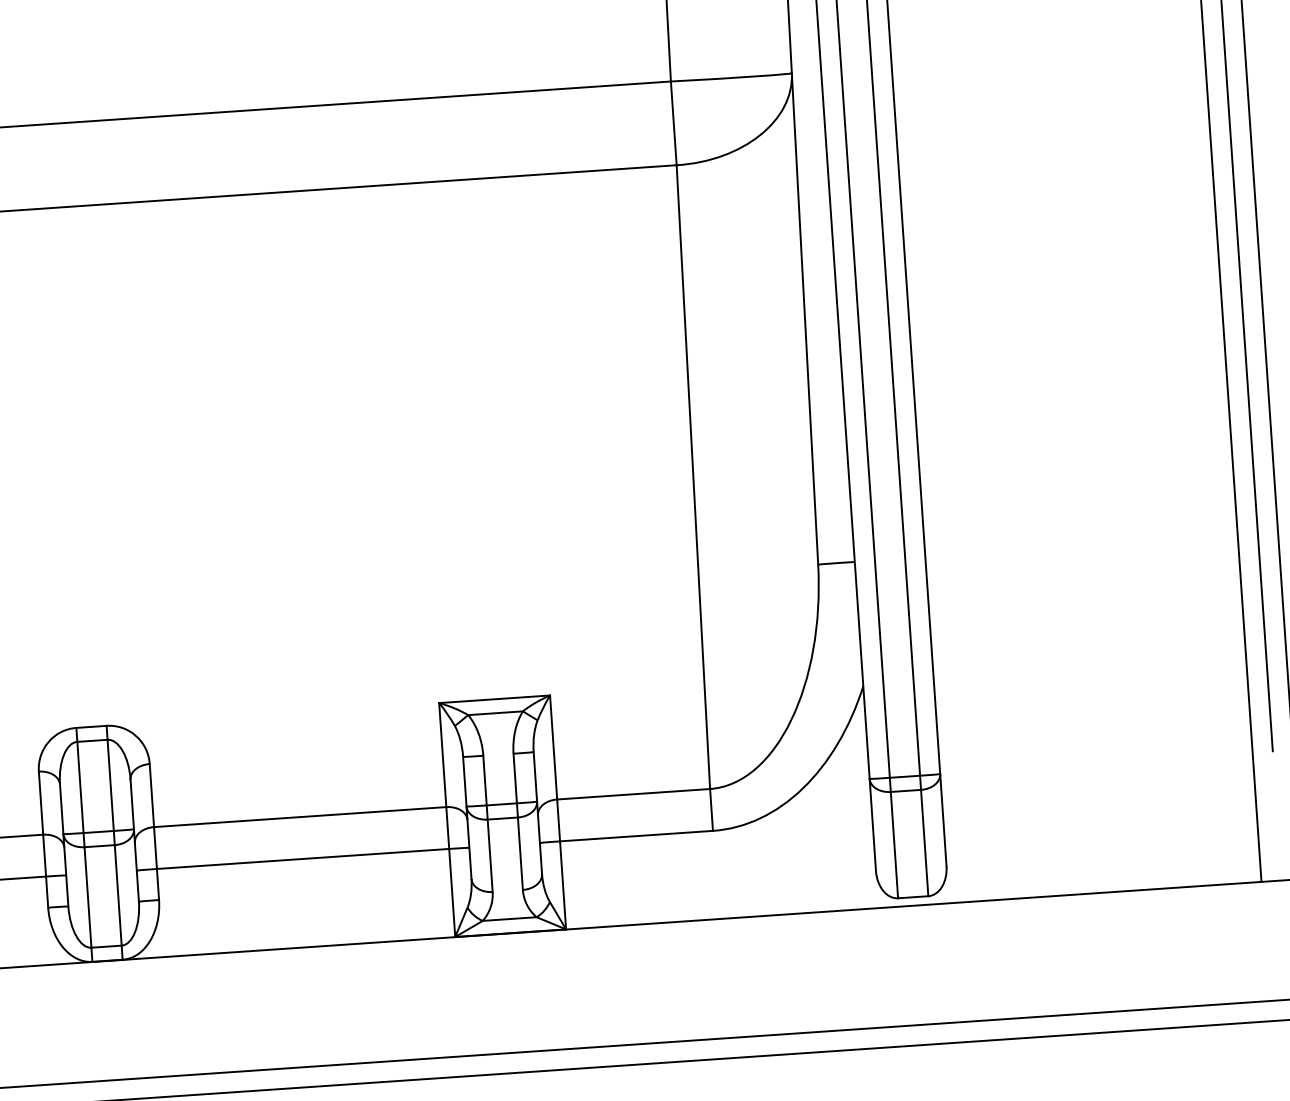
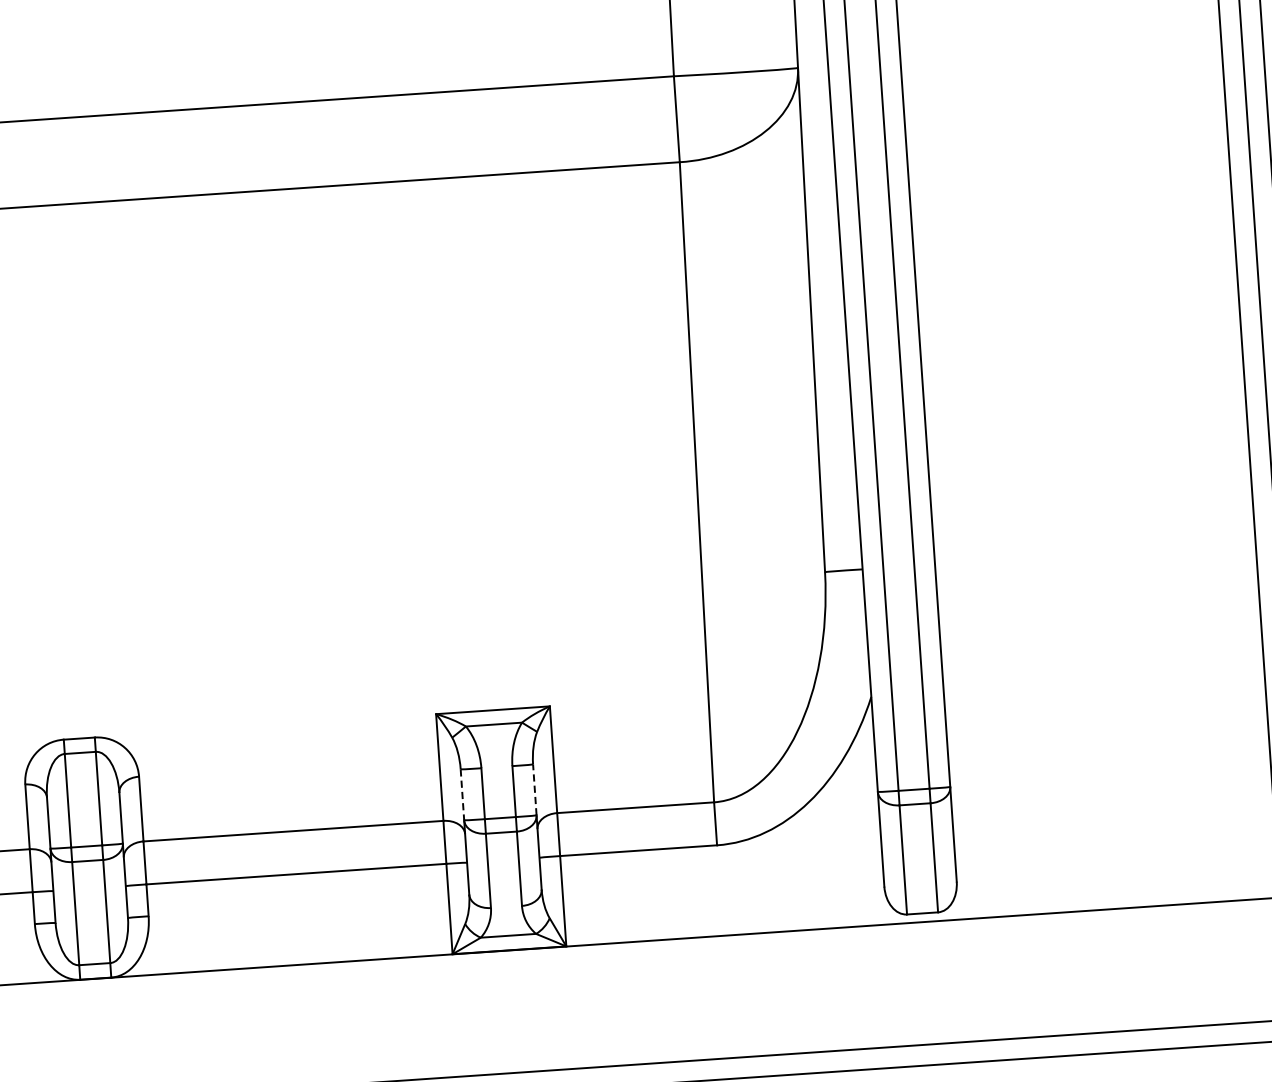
line: (535, 776) -> (534, 789), solid -> dashed
line: (464, 781) -> (462, 794), solid -> dashed

